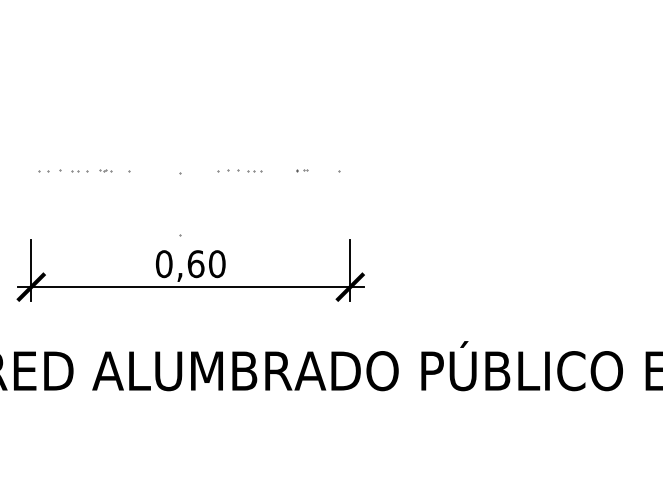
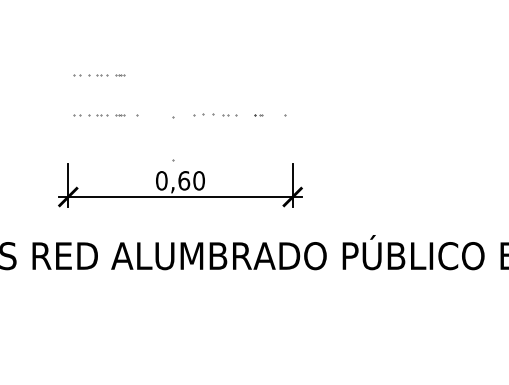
part: (75, 114) -> (99, 75), added
part: (240, 171) -> (215, 115), size x1.4

